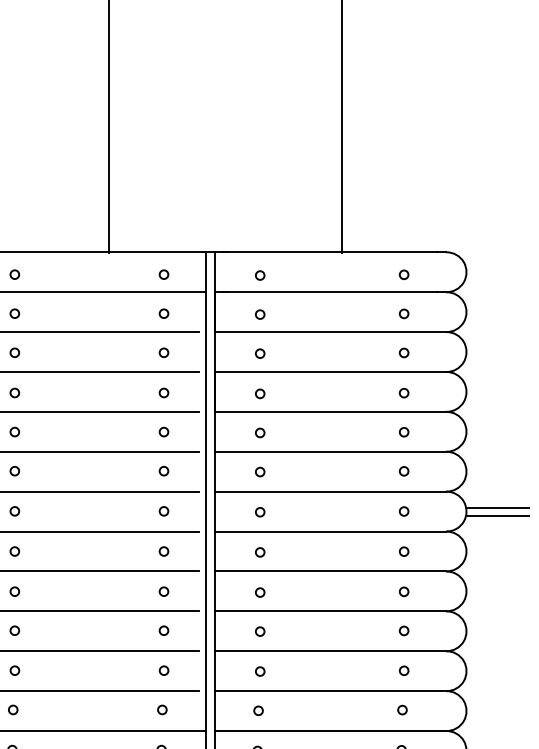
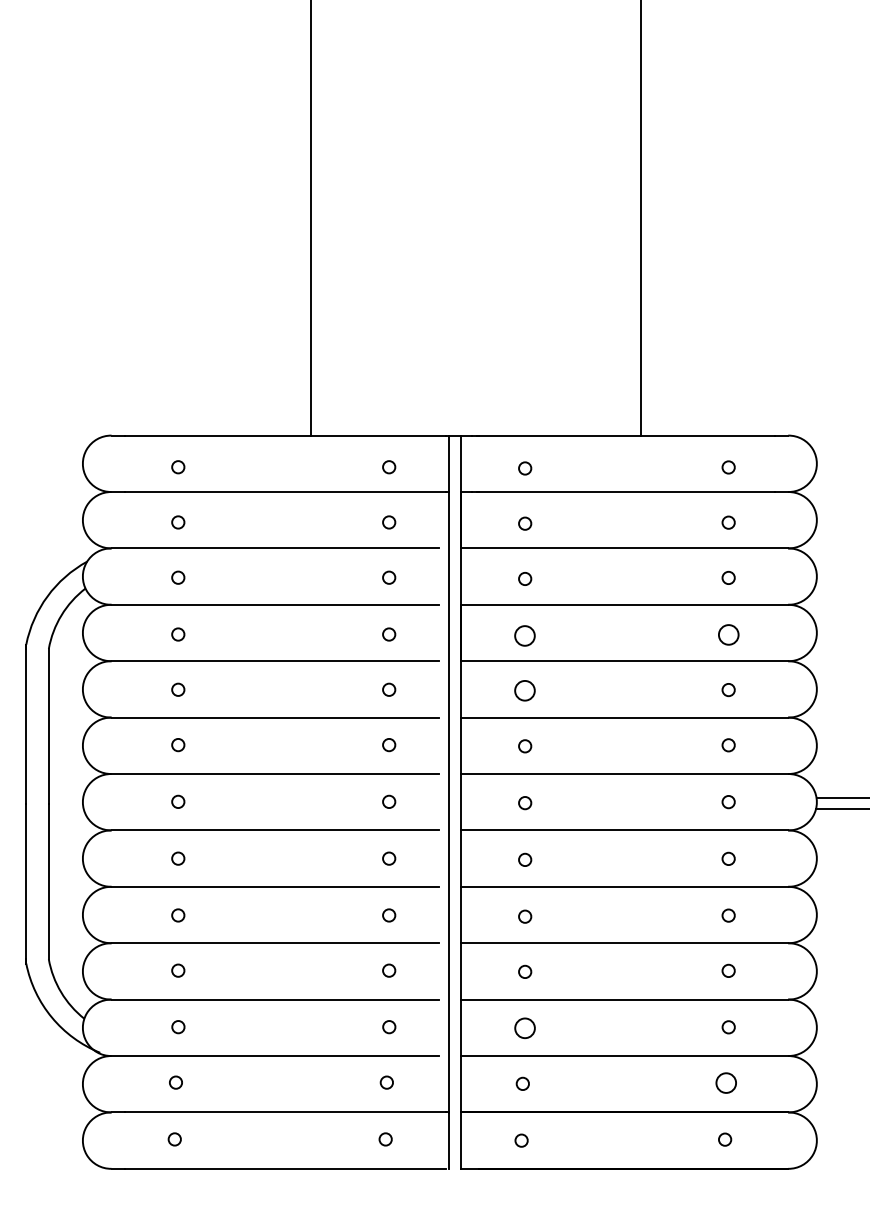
circle: (404, 392) -> (728, 634), size x1.6
circle: (260, 393) -> (525, 635), size x1.6
circle: (260, 433) -> (525, 691), size x1.6
circle: (260, 671) -> (525, 1028), size x1.6
circle: (402, 709) -> (726, 1082), size x1.6

